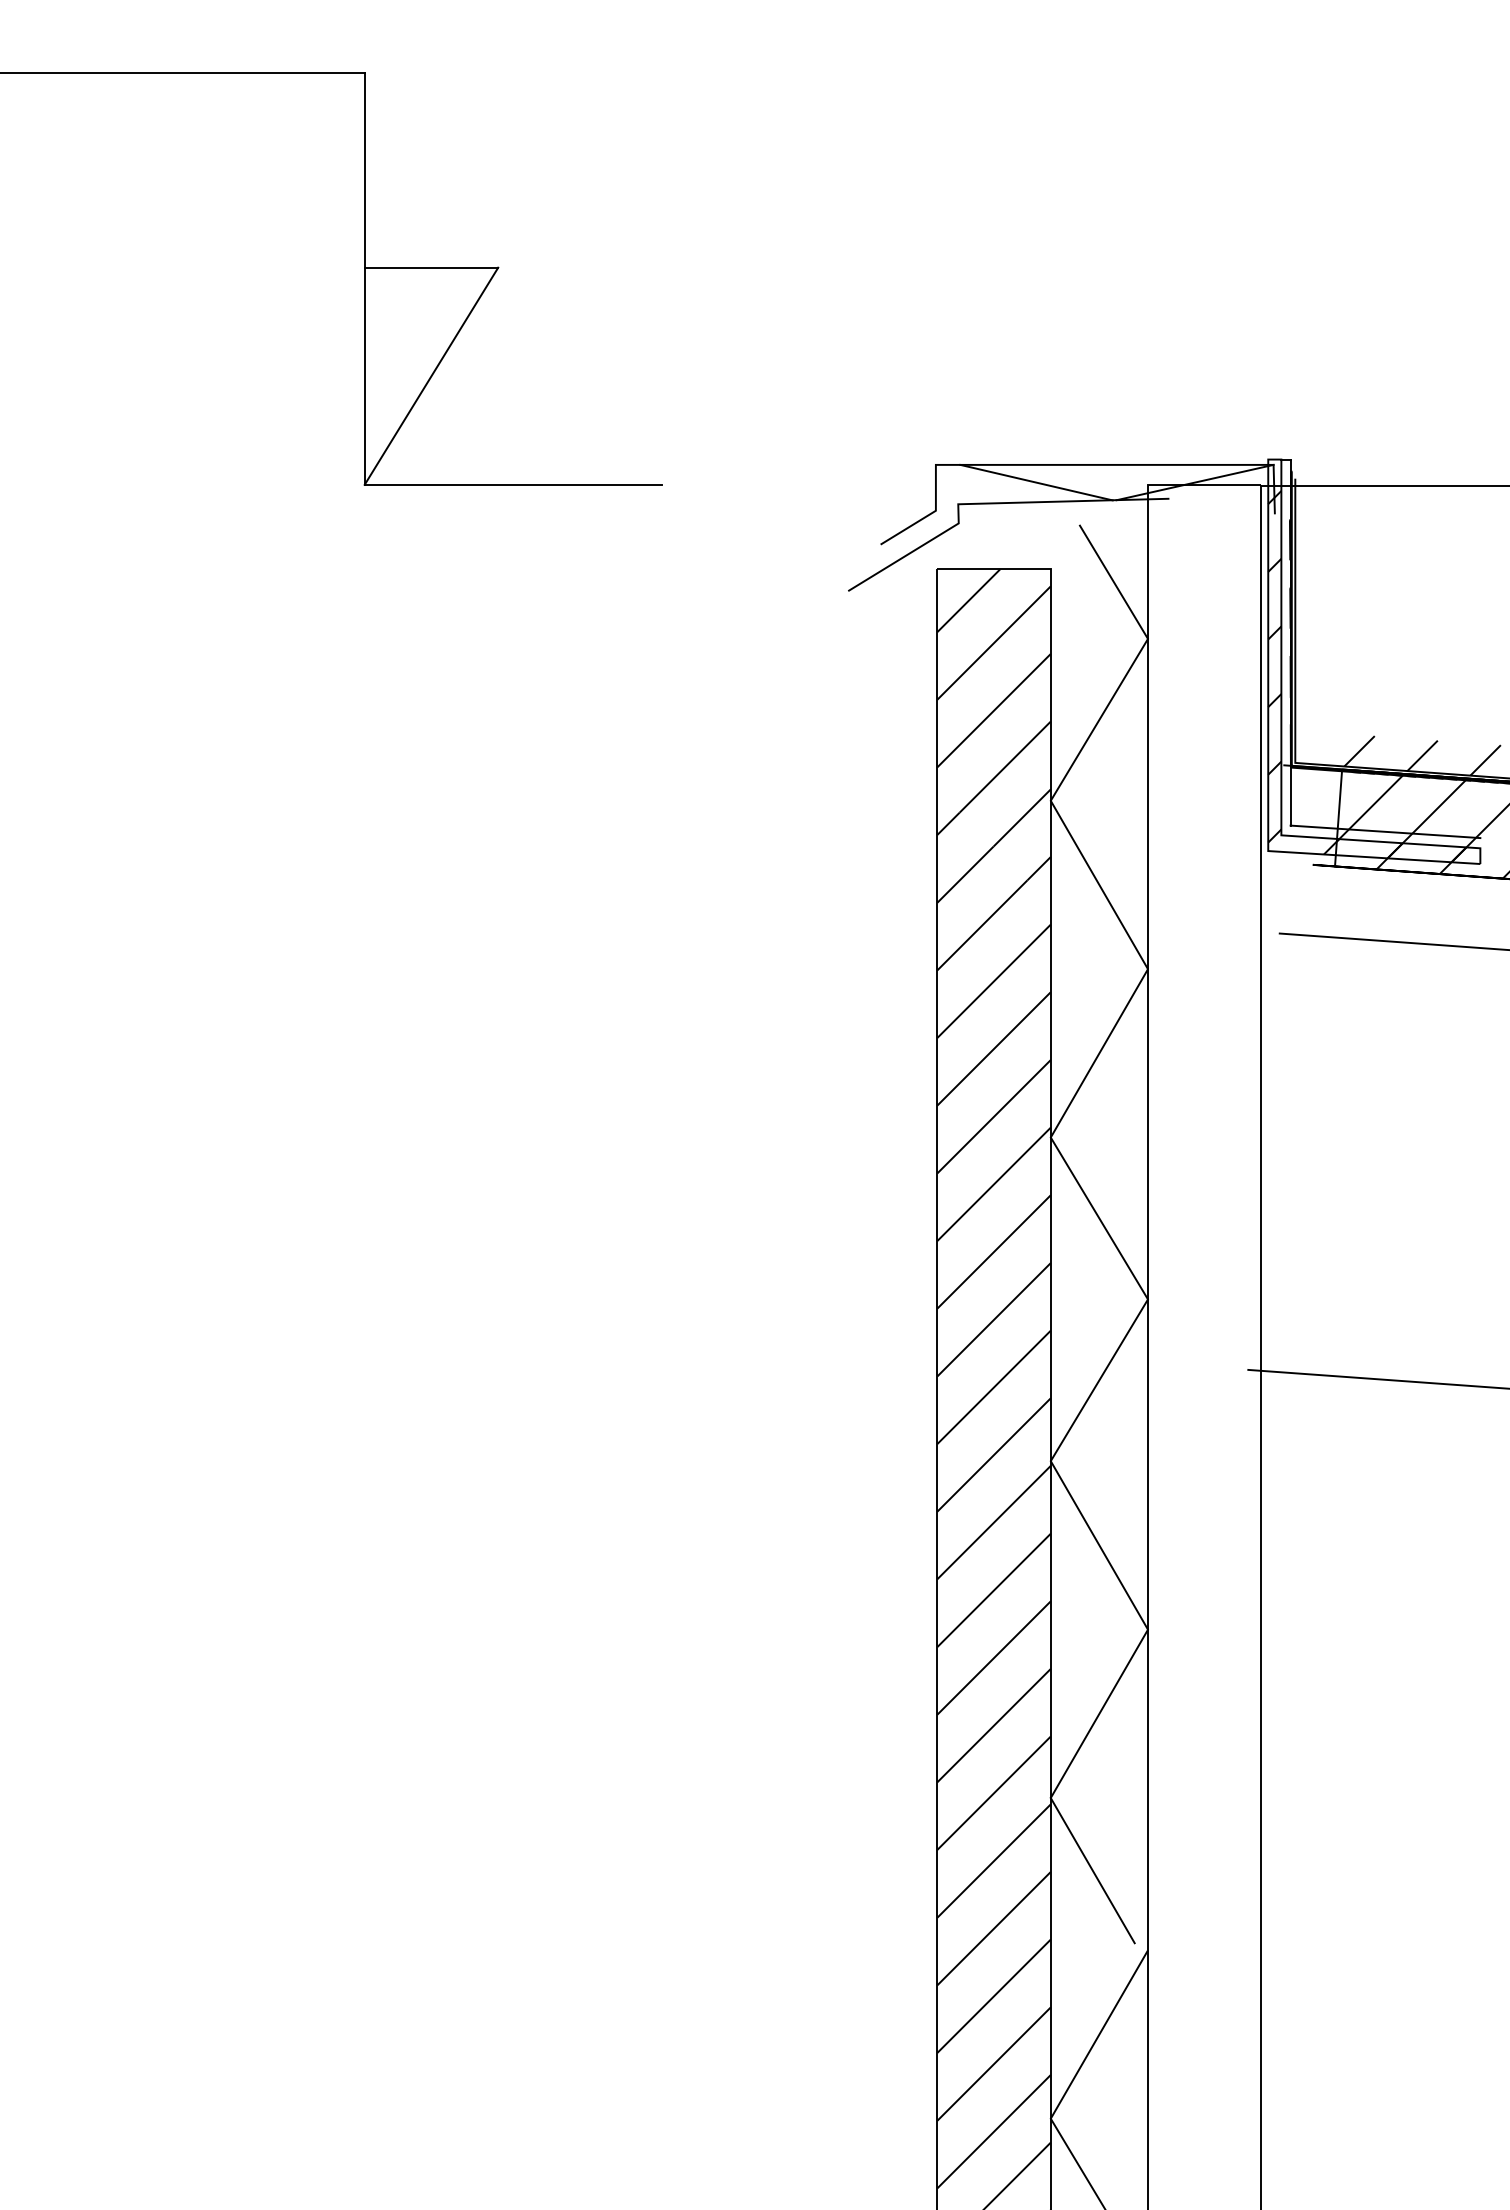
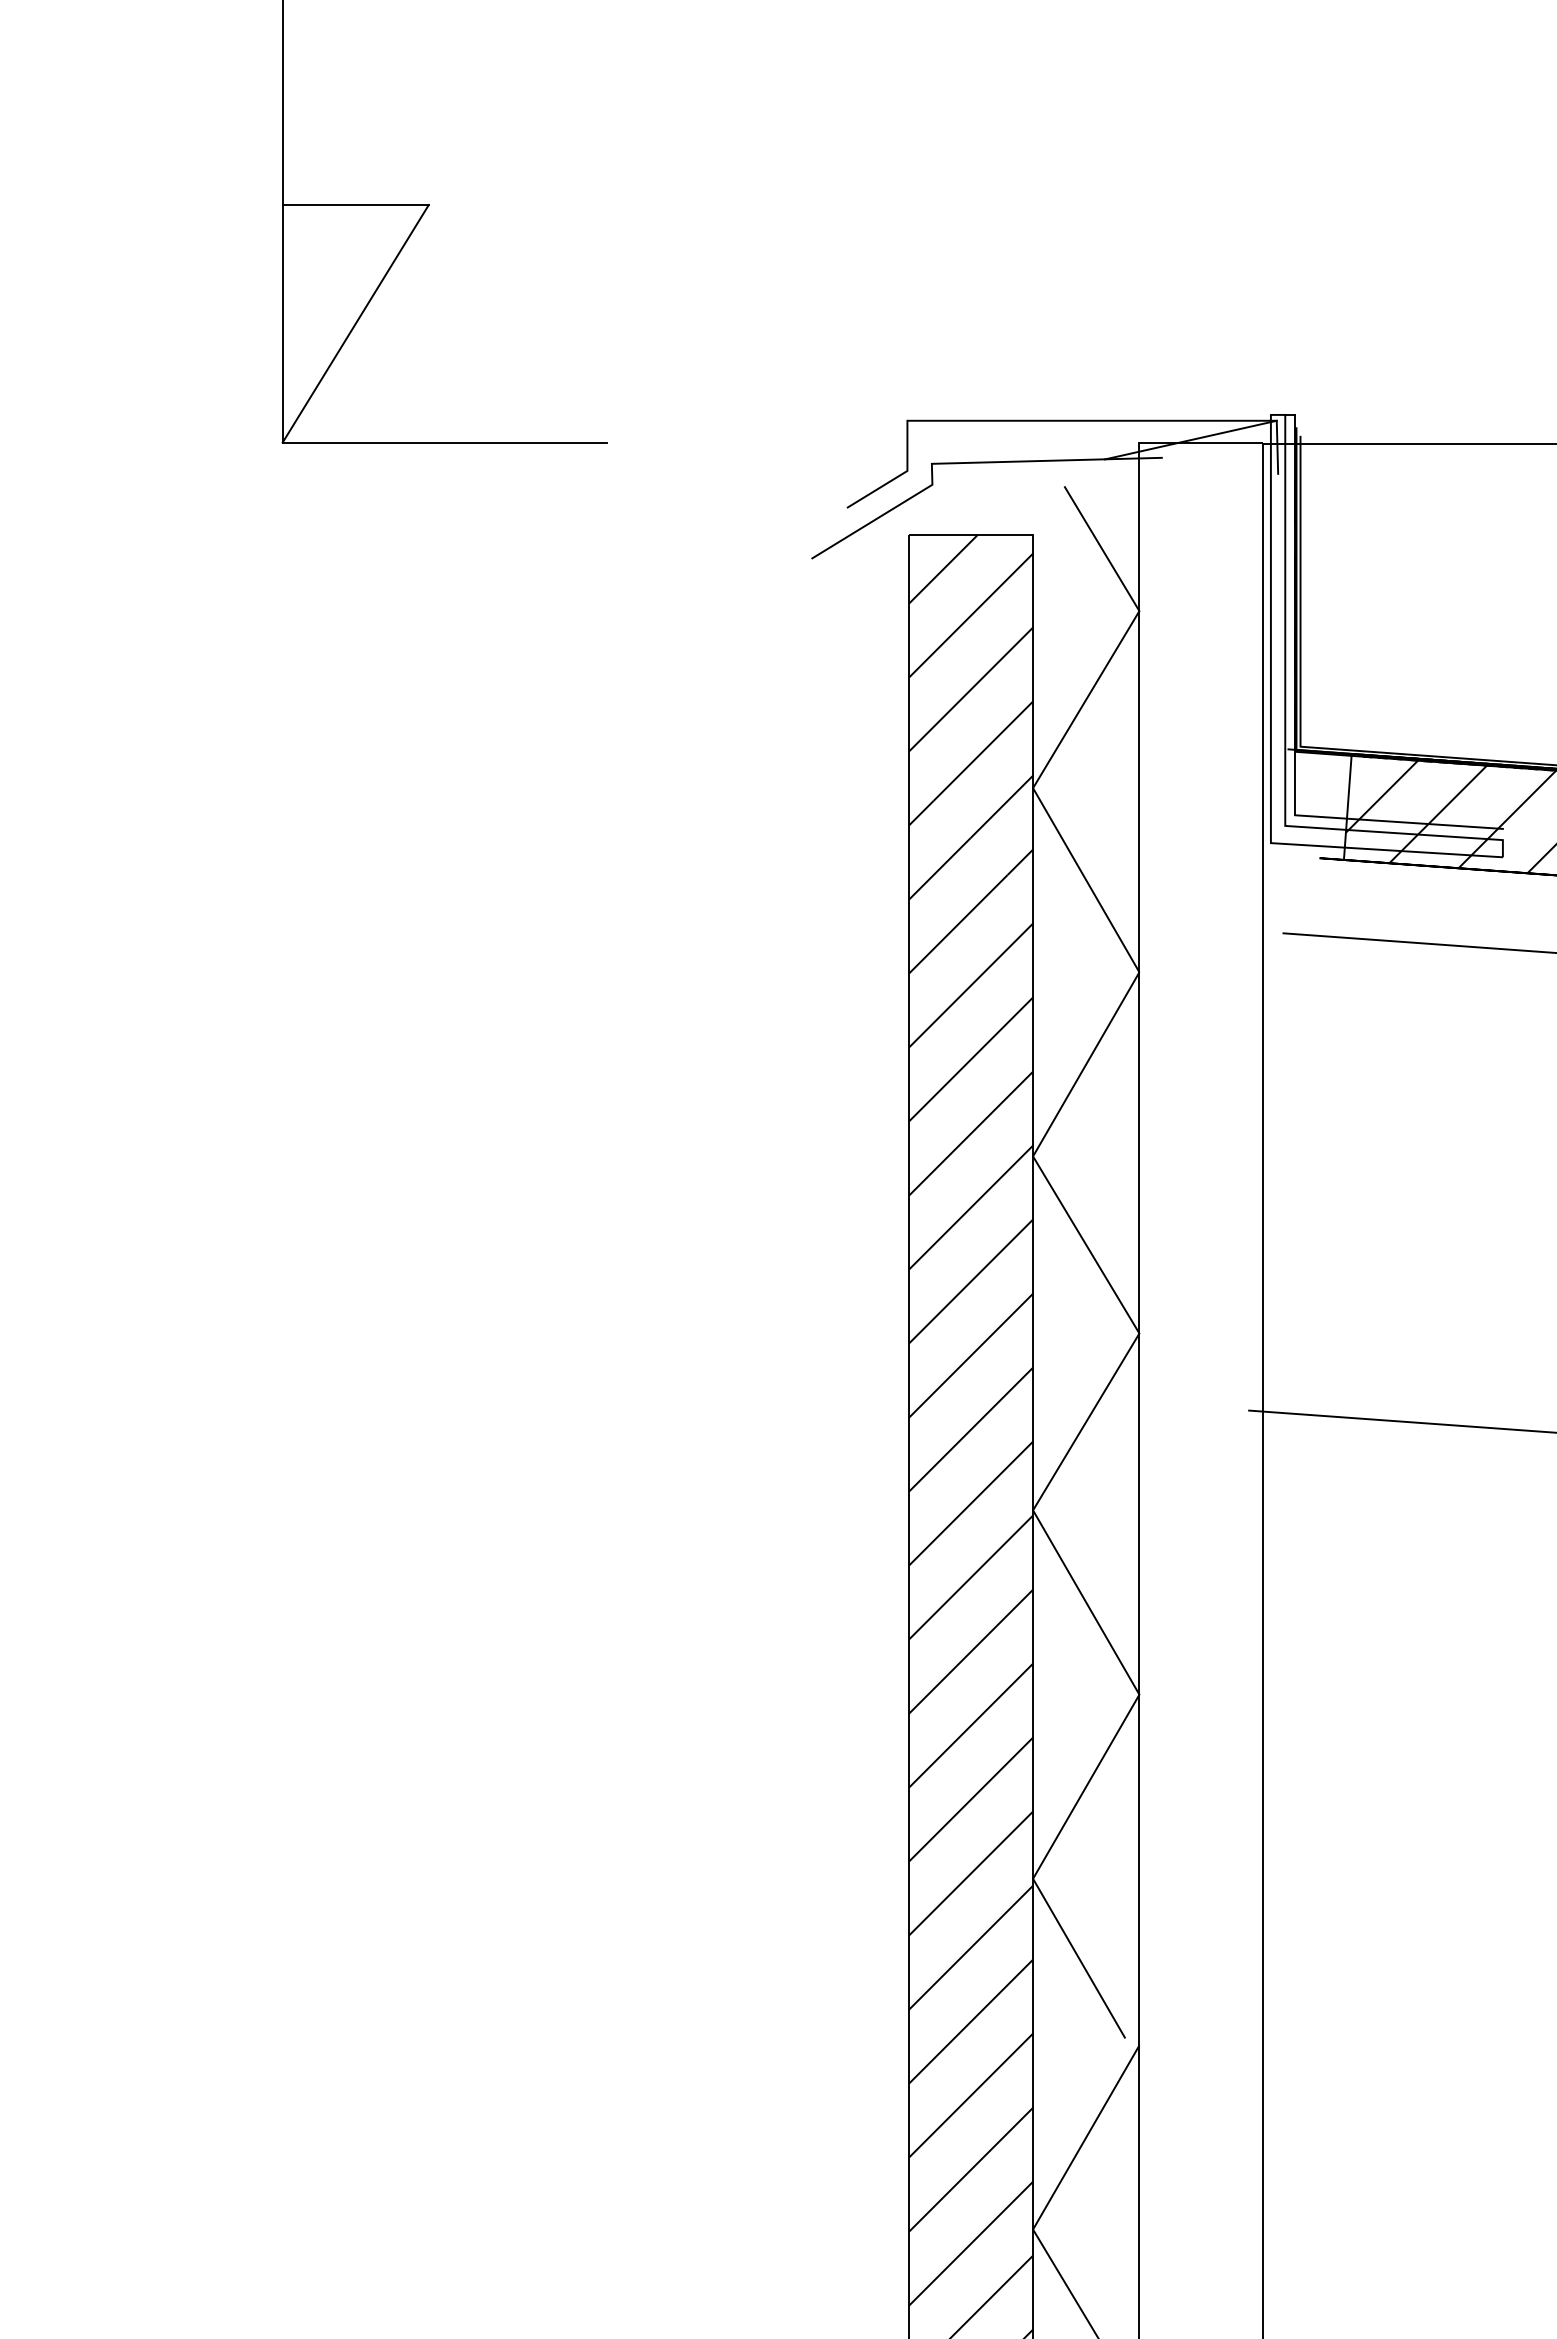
line: (1036, 482) -> (1017, 440), removed
hatch: (1367, 676) -> (1379, 652), removed
hatch: (1422, 755) -> (1439, 738), removed

